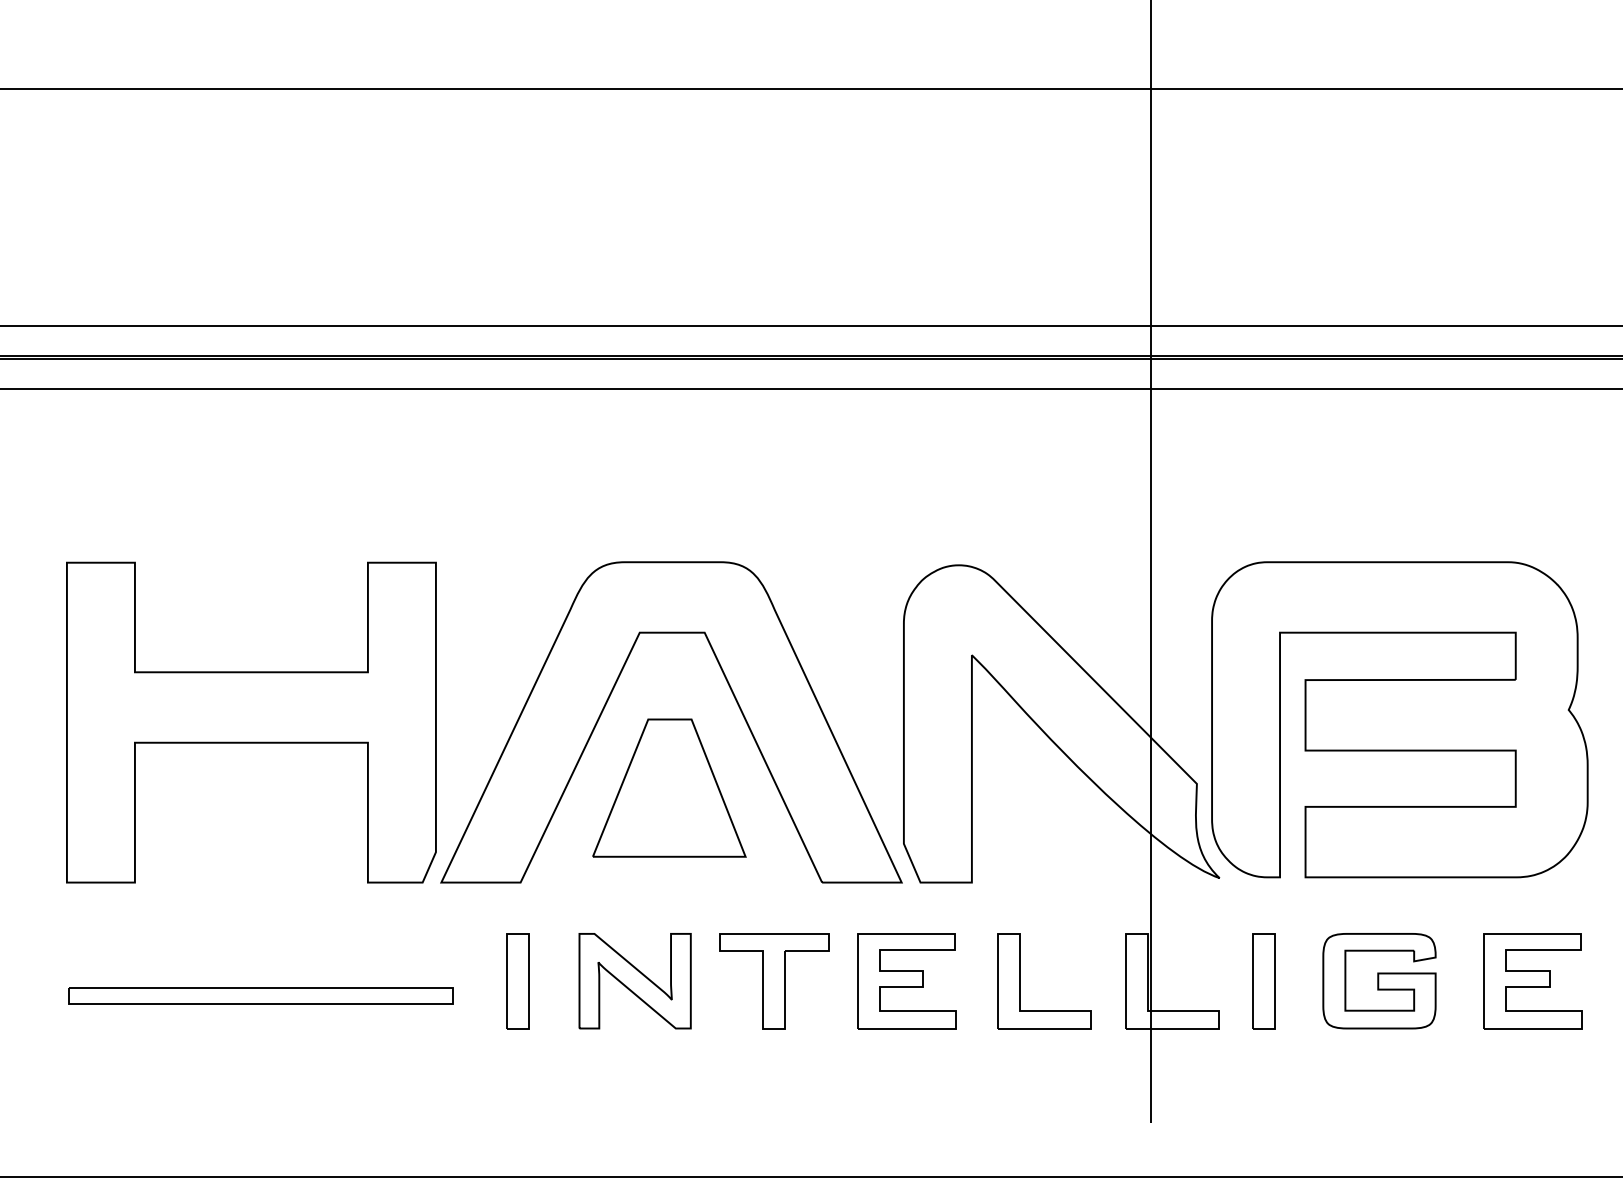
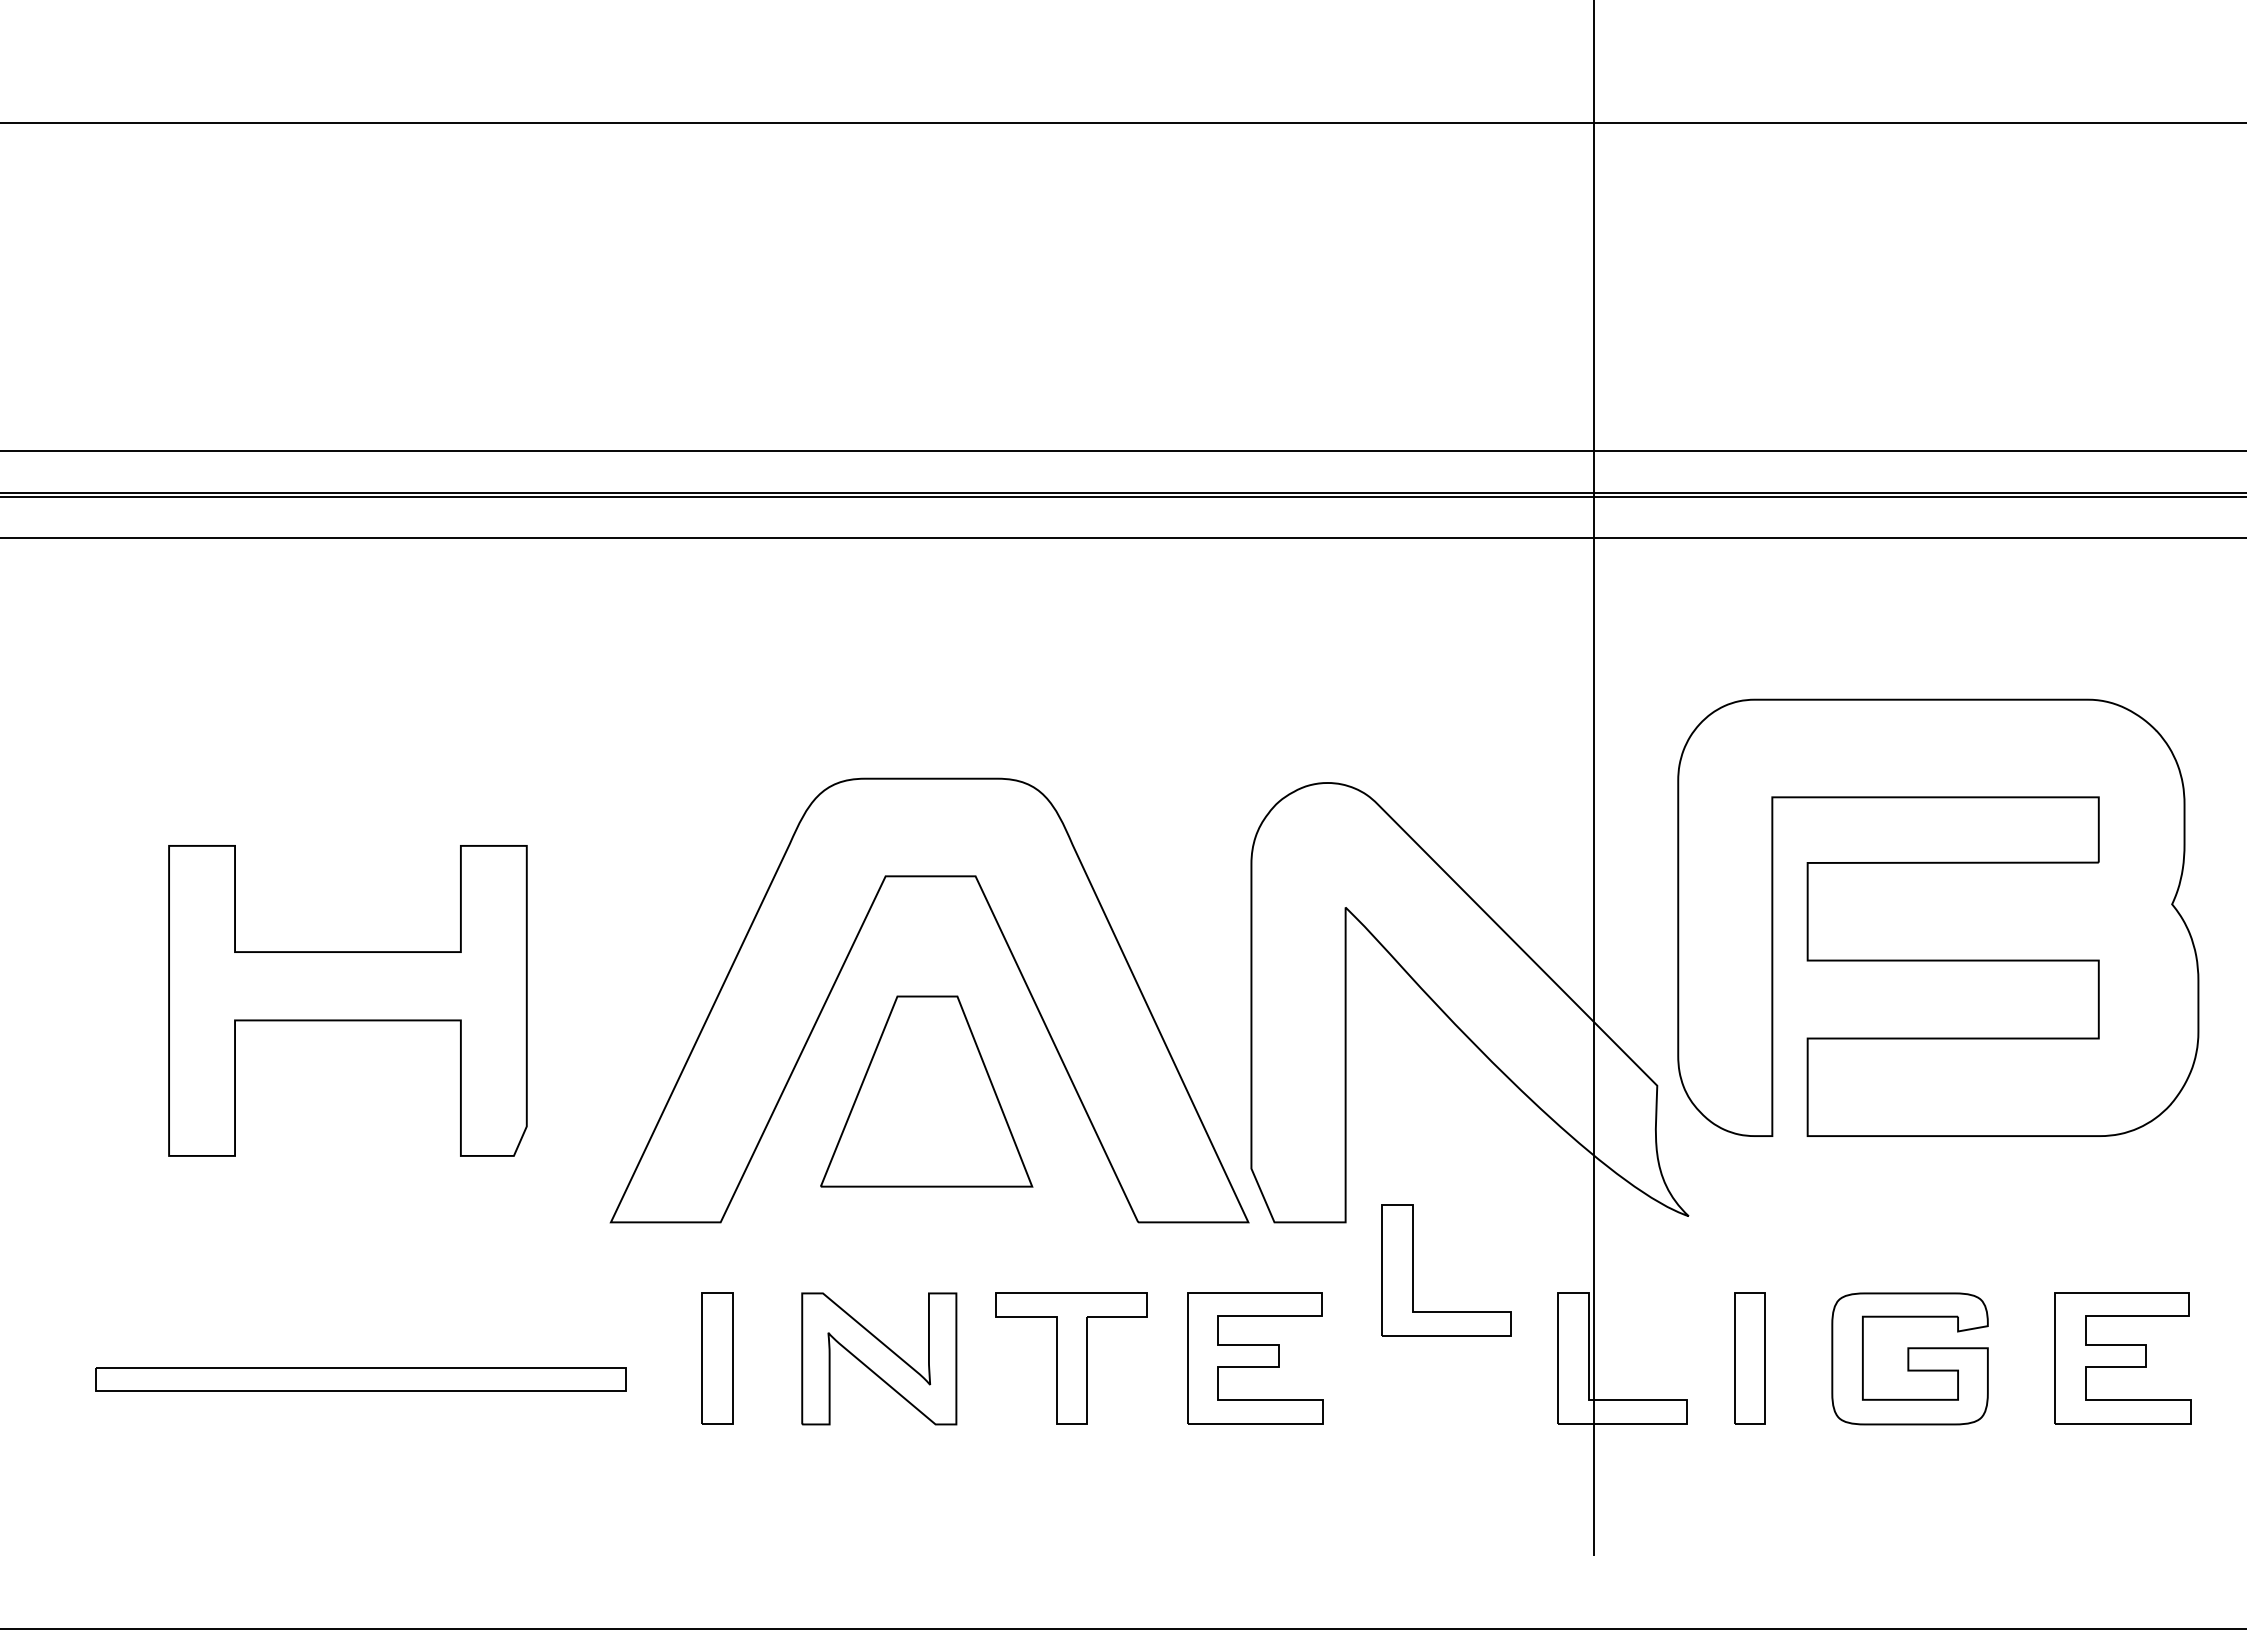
part: (1400, 719) -> (1938, 917), moved
part: (251, 722) -> (347, 1000), size x0.7
part: (1020, 980) -> (1413, 1270), moved

